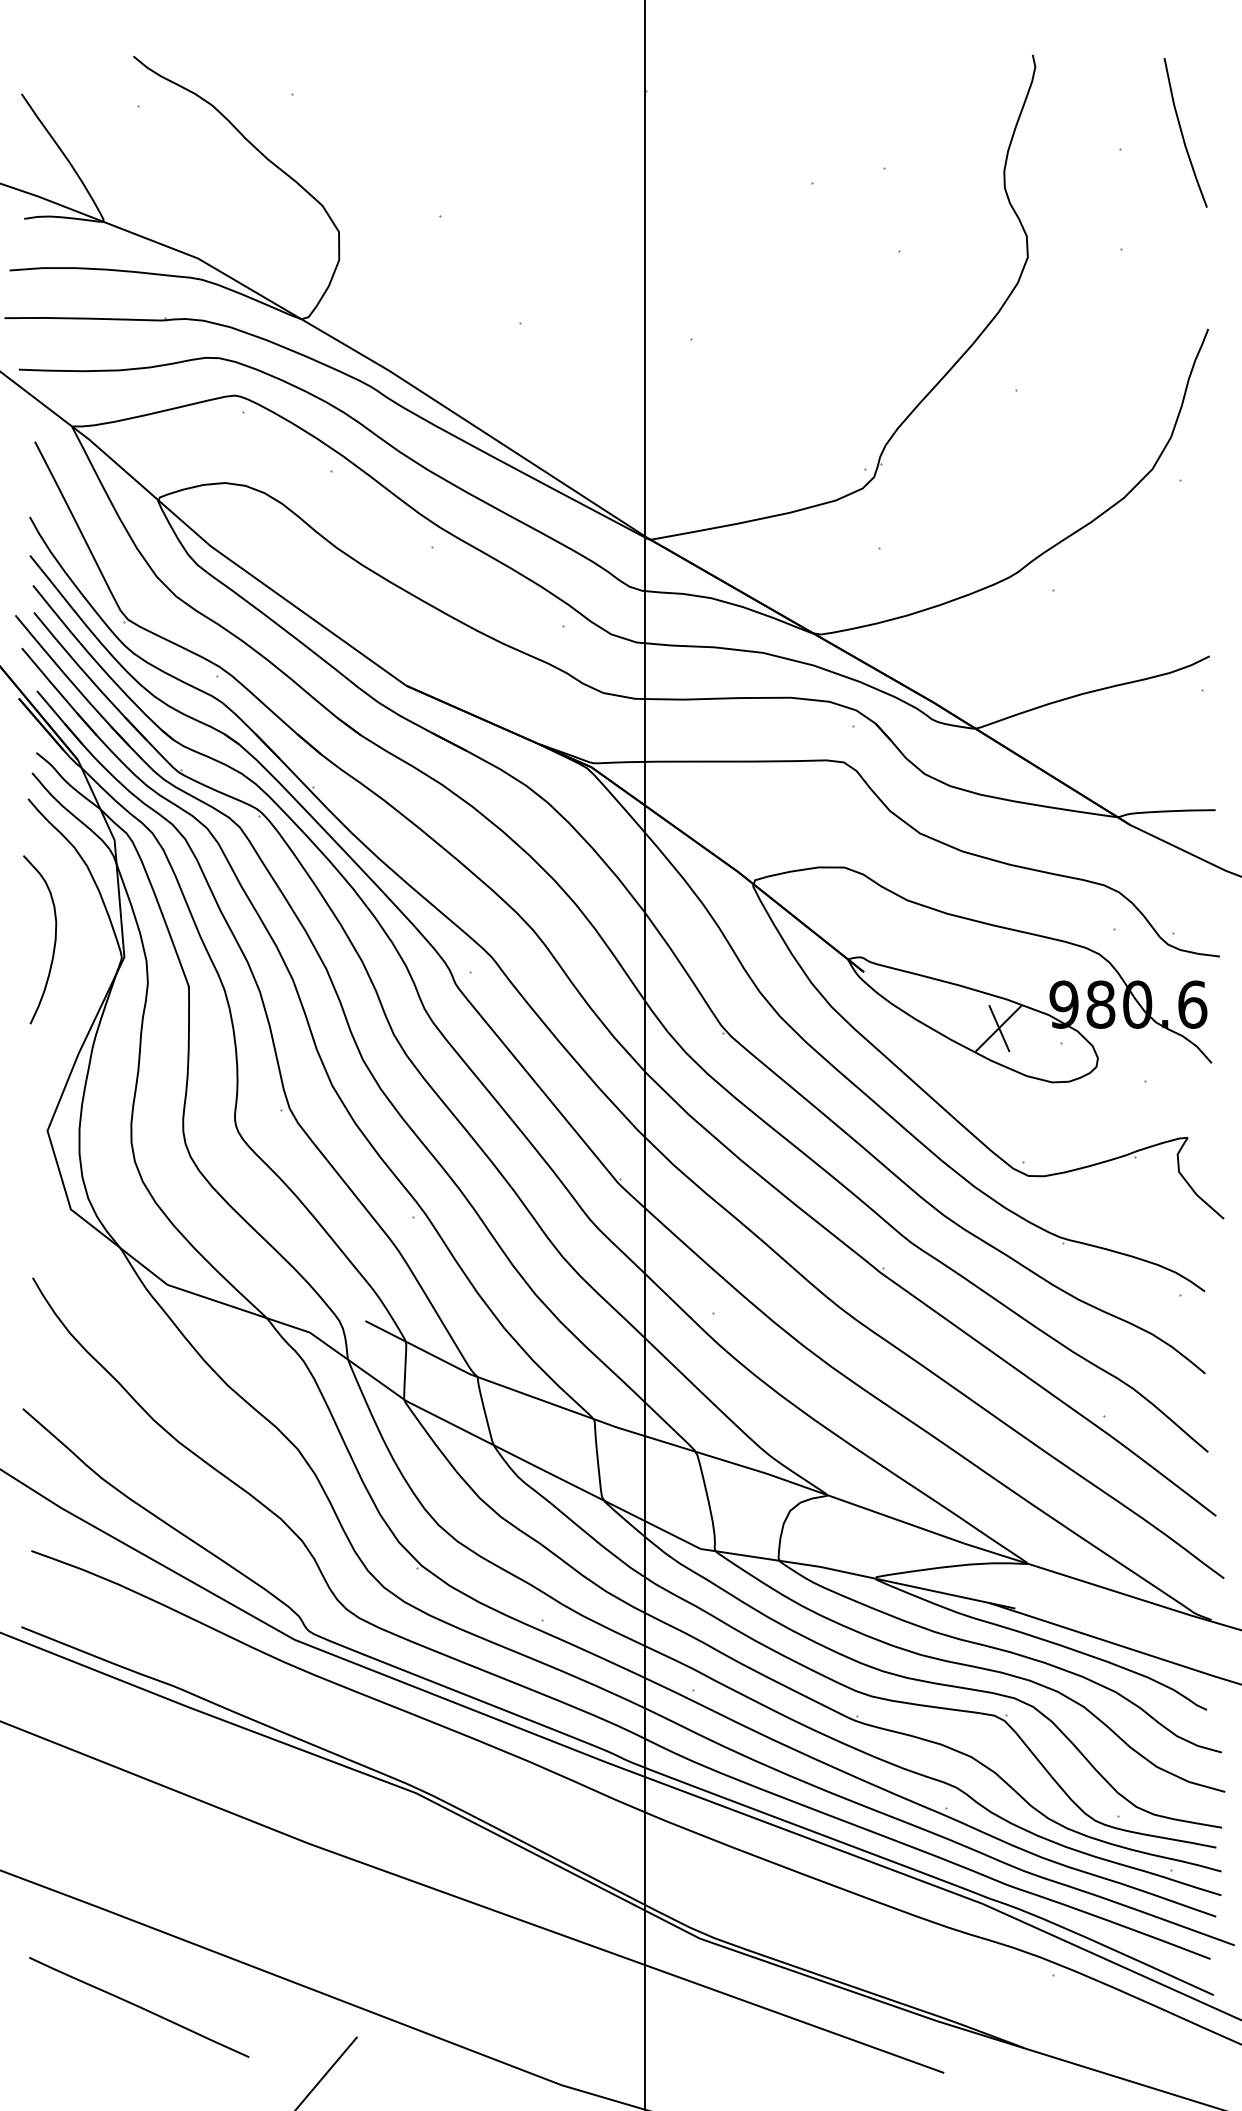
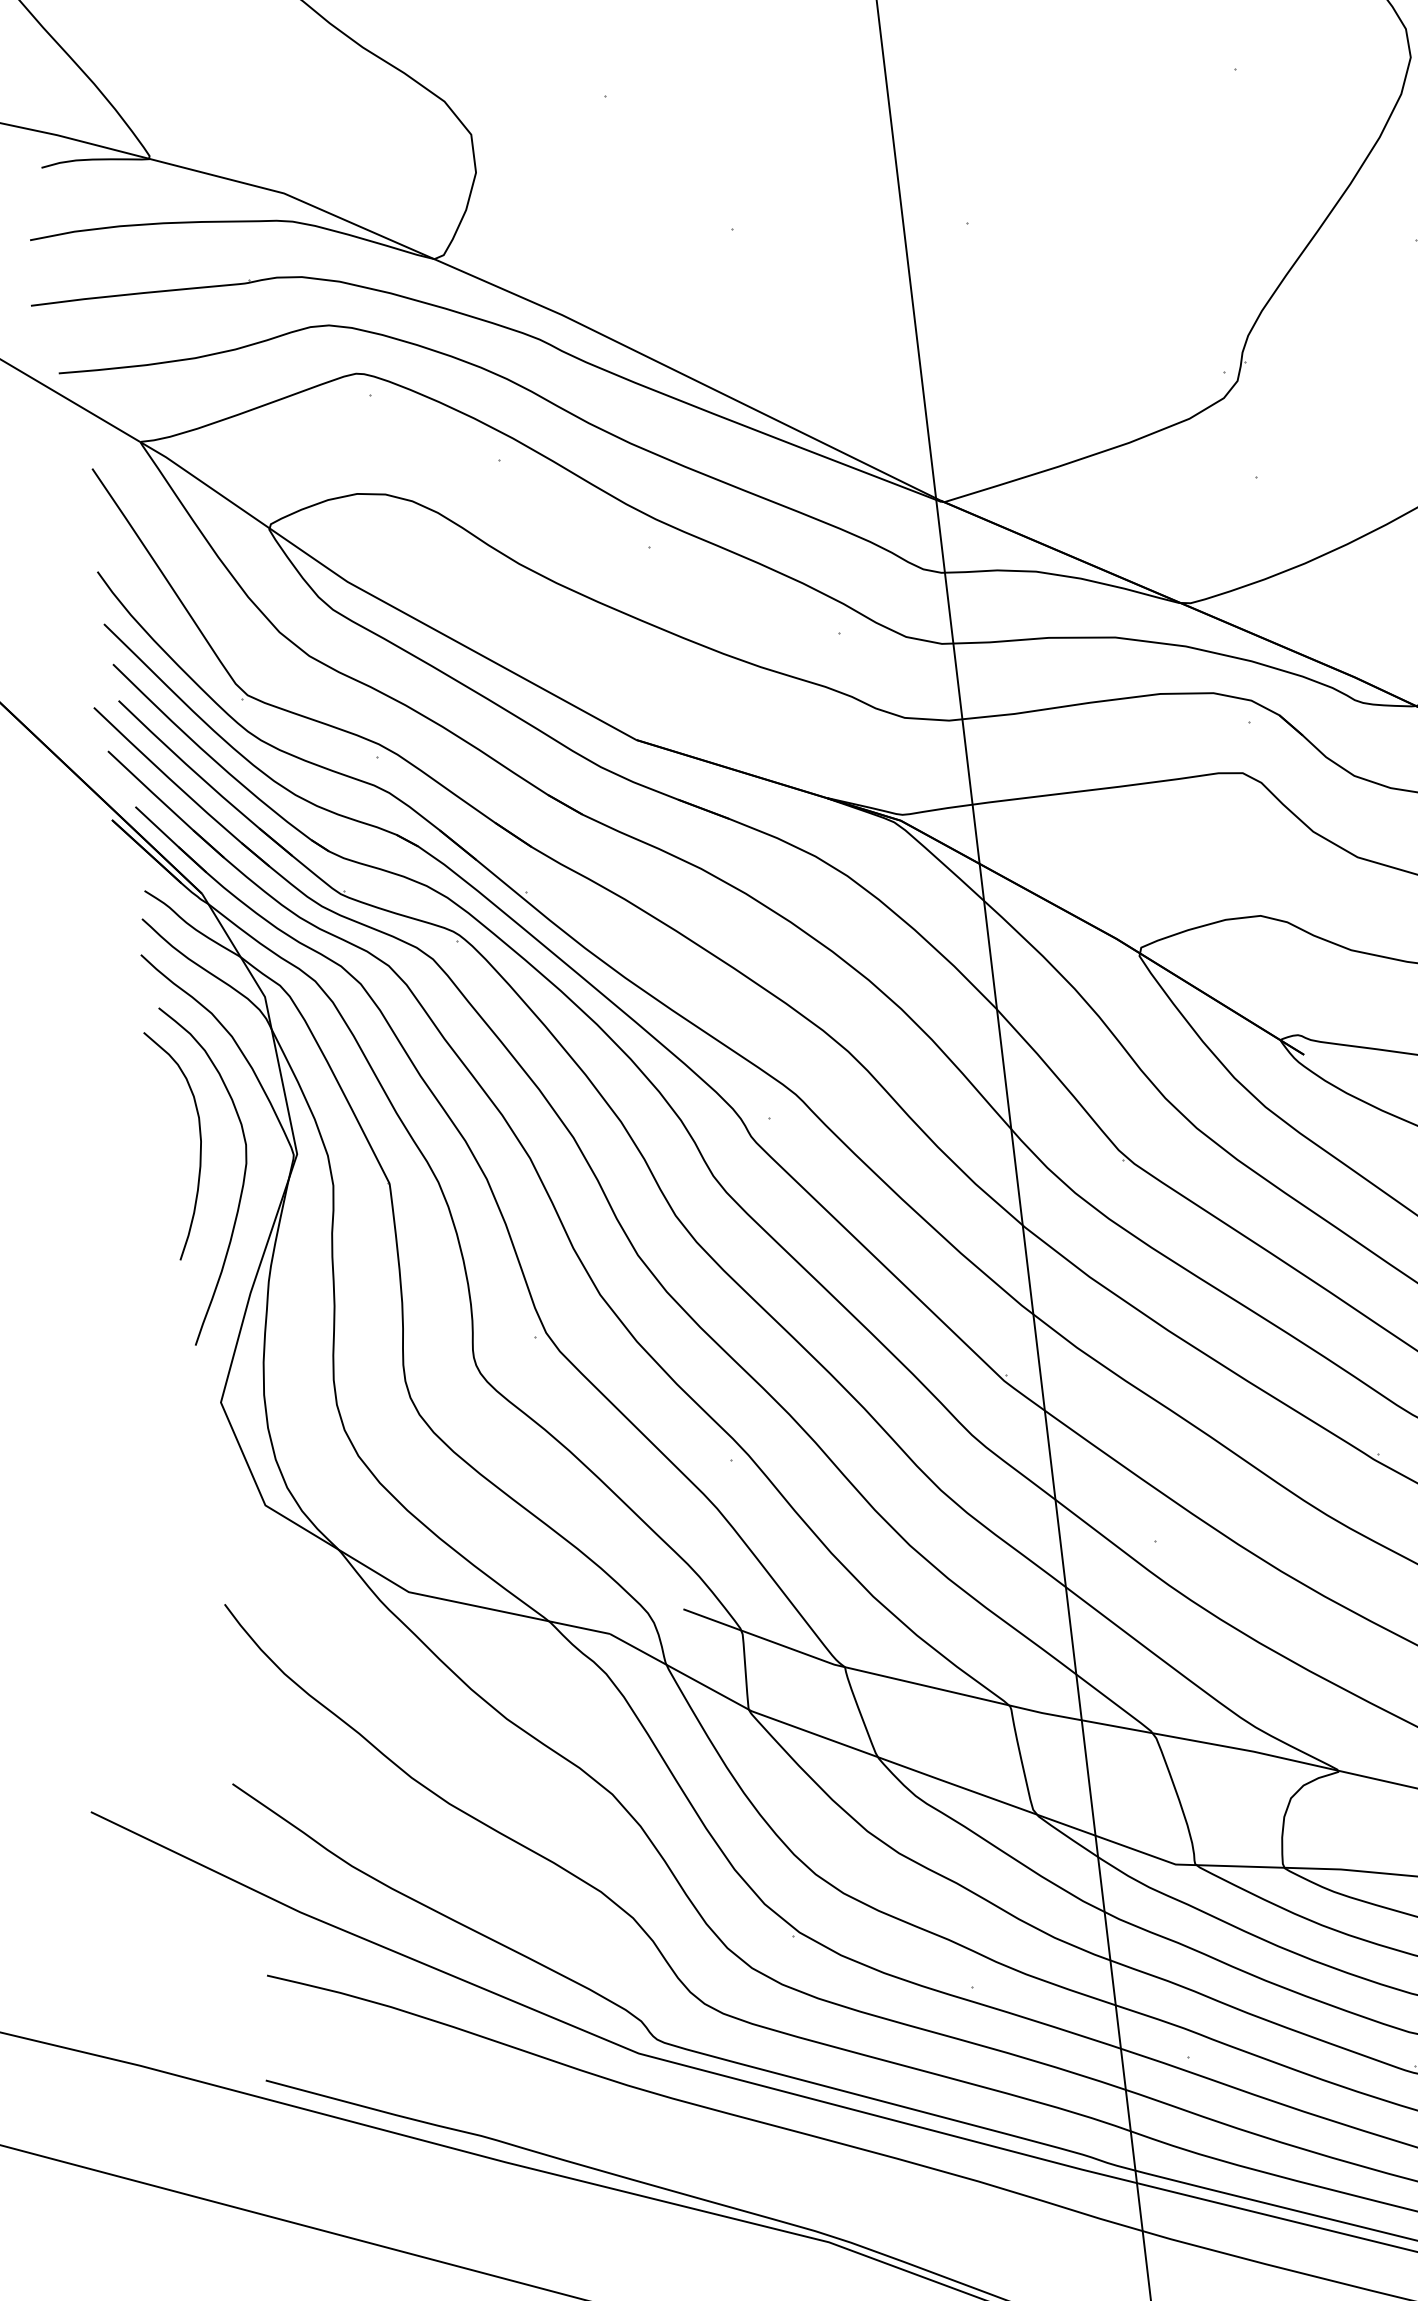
curve: (83, 966) -> (243, 1173), added

